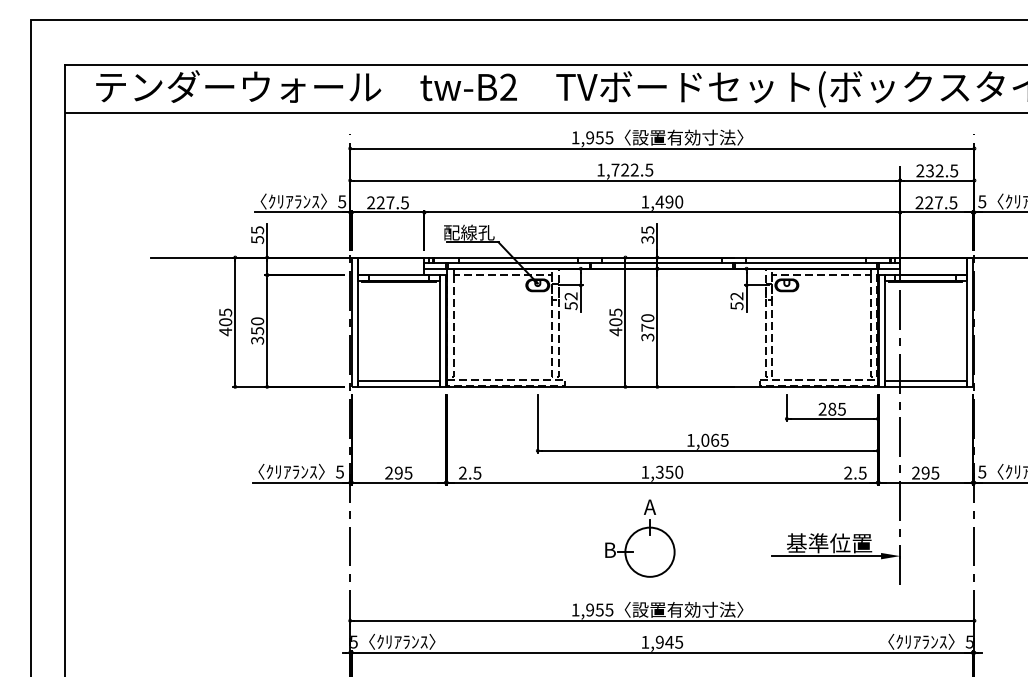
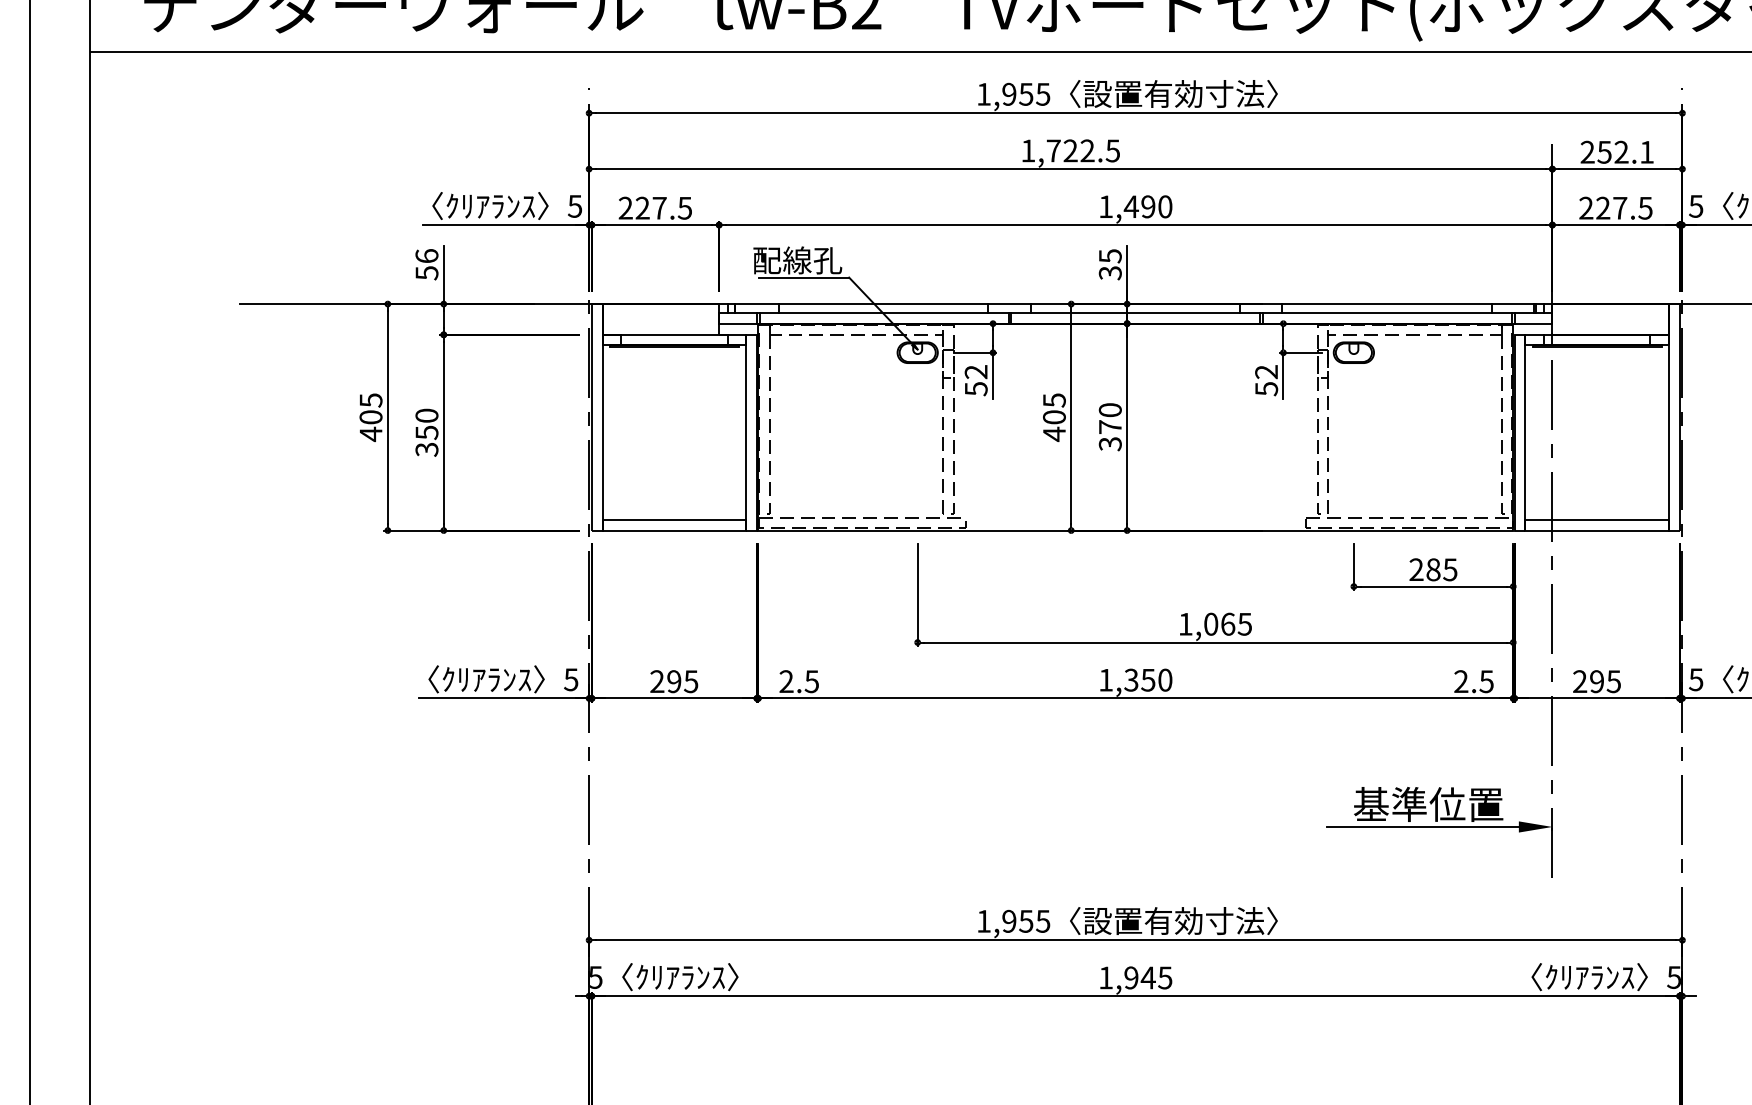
text: (942, 170) -> (1626, 151), 232.5 -> 252.1
text: (257, 230) -> (426, 256), 55 -> 56
part: (640, 538) -> (1097, 796), removed

